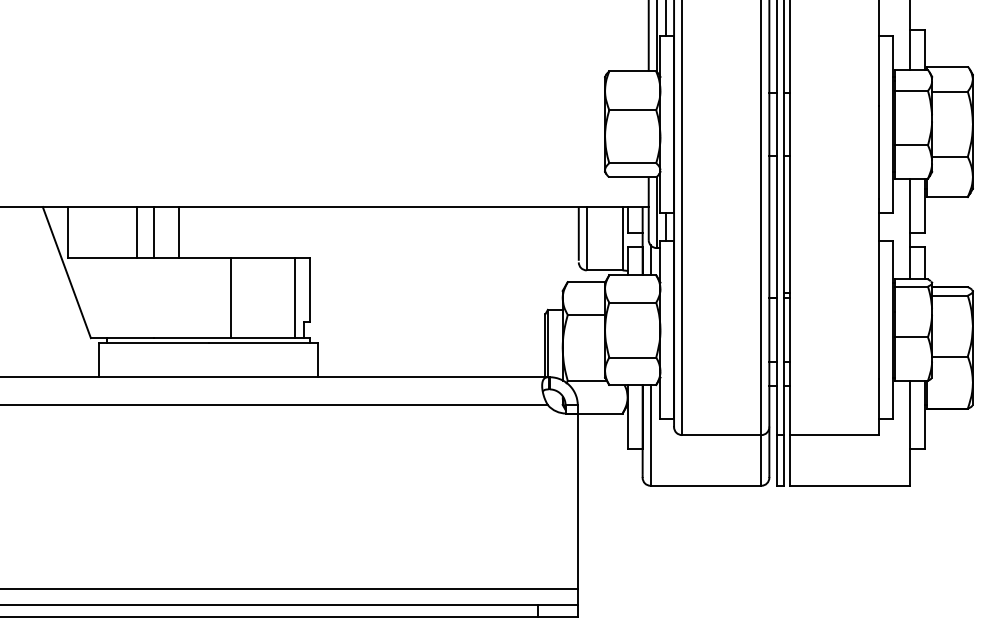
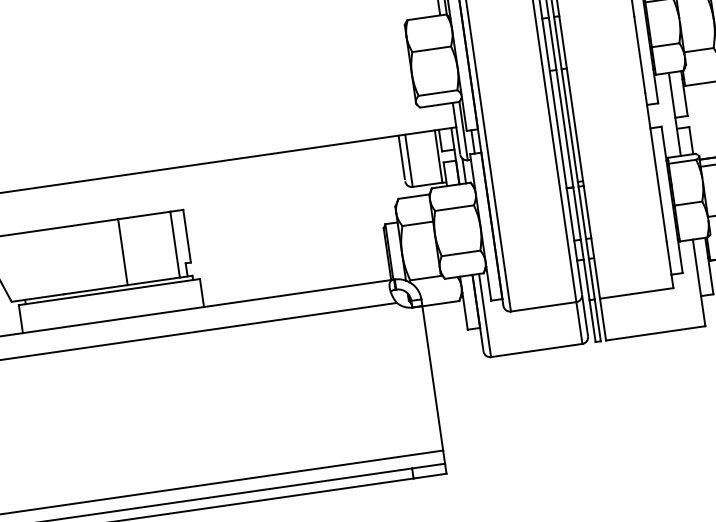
line: (137, 232) -> (37, 209), removed
line: (154, 232) -> (51, 207), removed
line: (178, 232) -> (71, 204), removed

